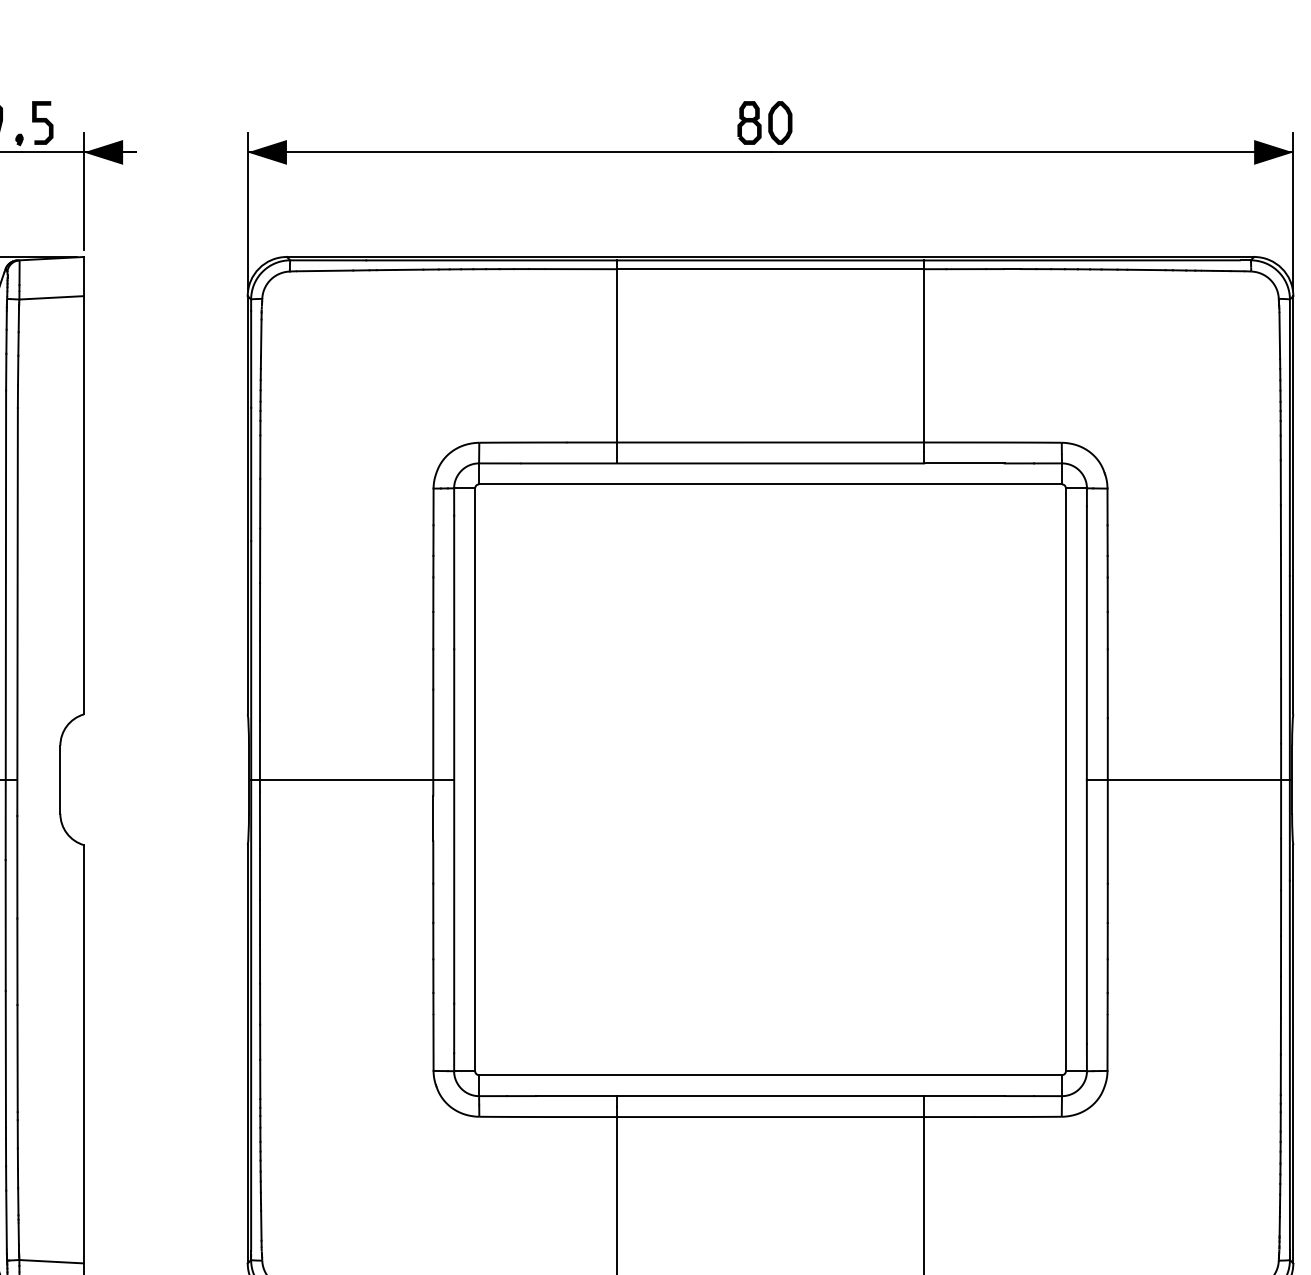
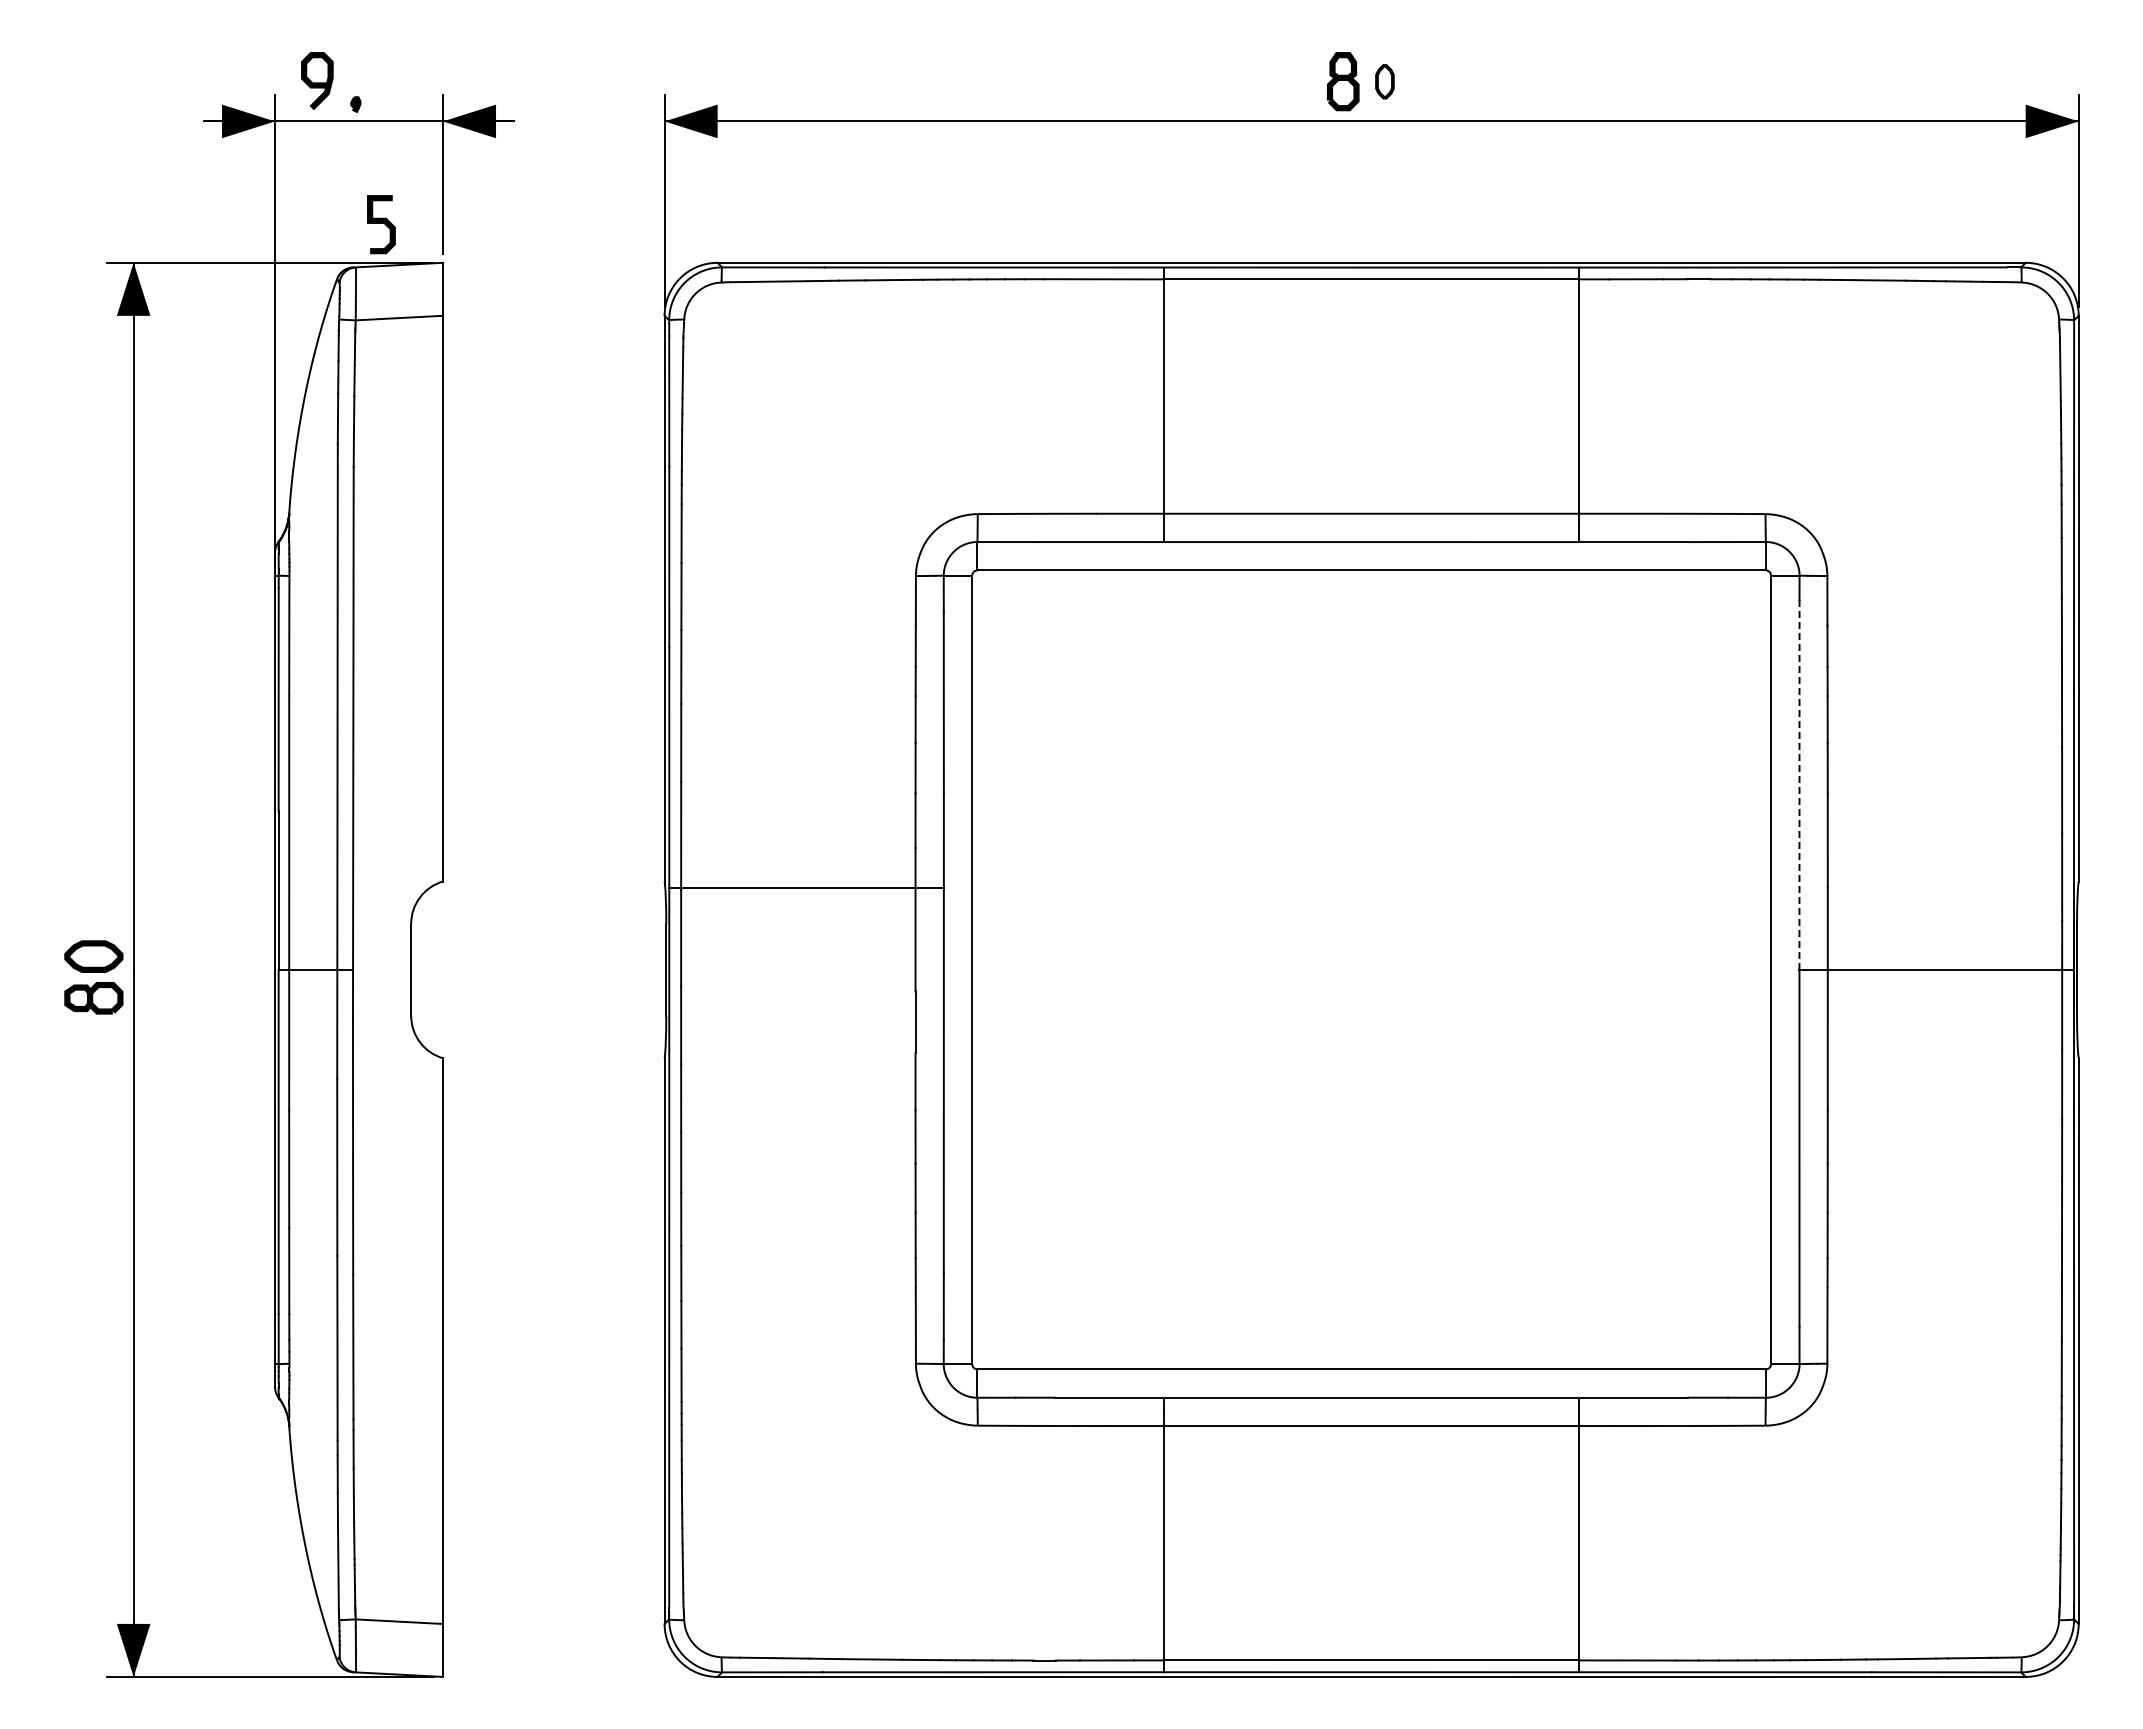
curve: (42, 122) -> (381, 223), moved
part: (780, 122) -> (1384, 81), size x0.6
line: (1086, 642) -> (1799, 784), solid -> dashed
line: (352, 779) -> (806, 887), moved

